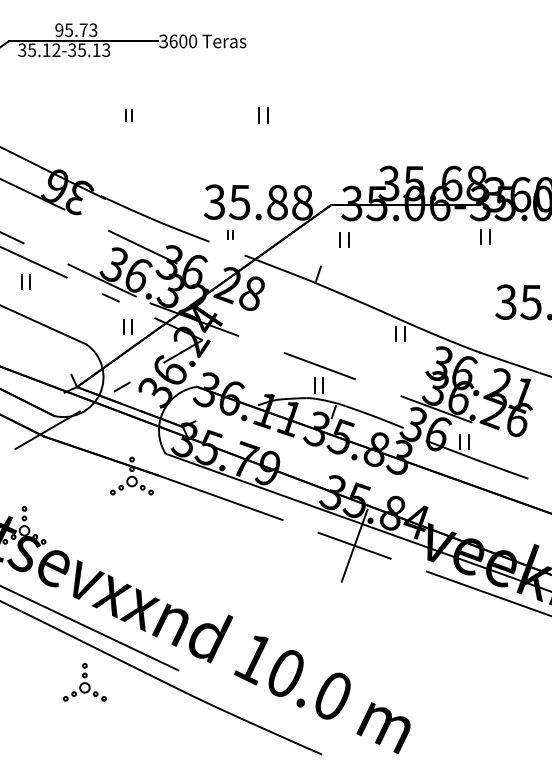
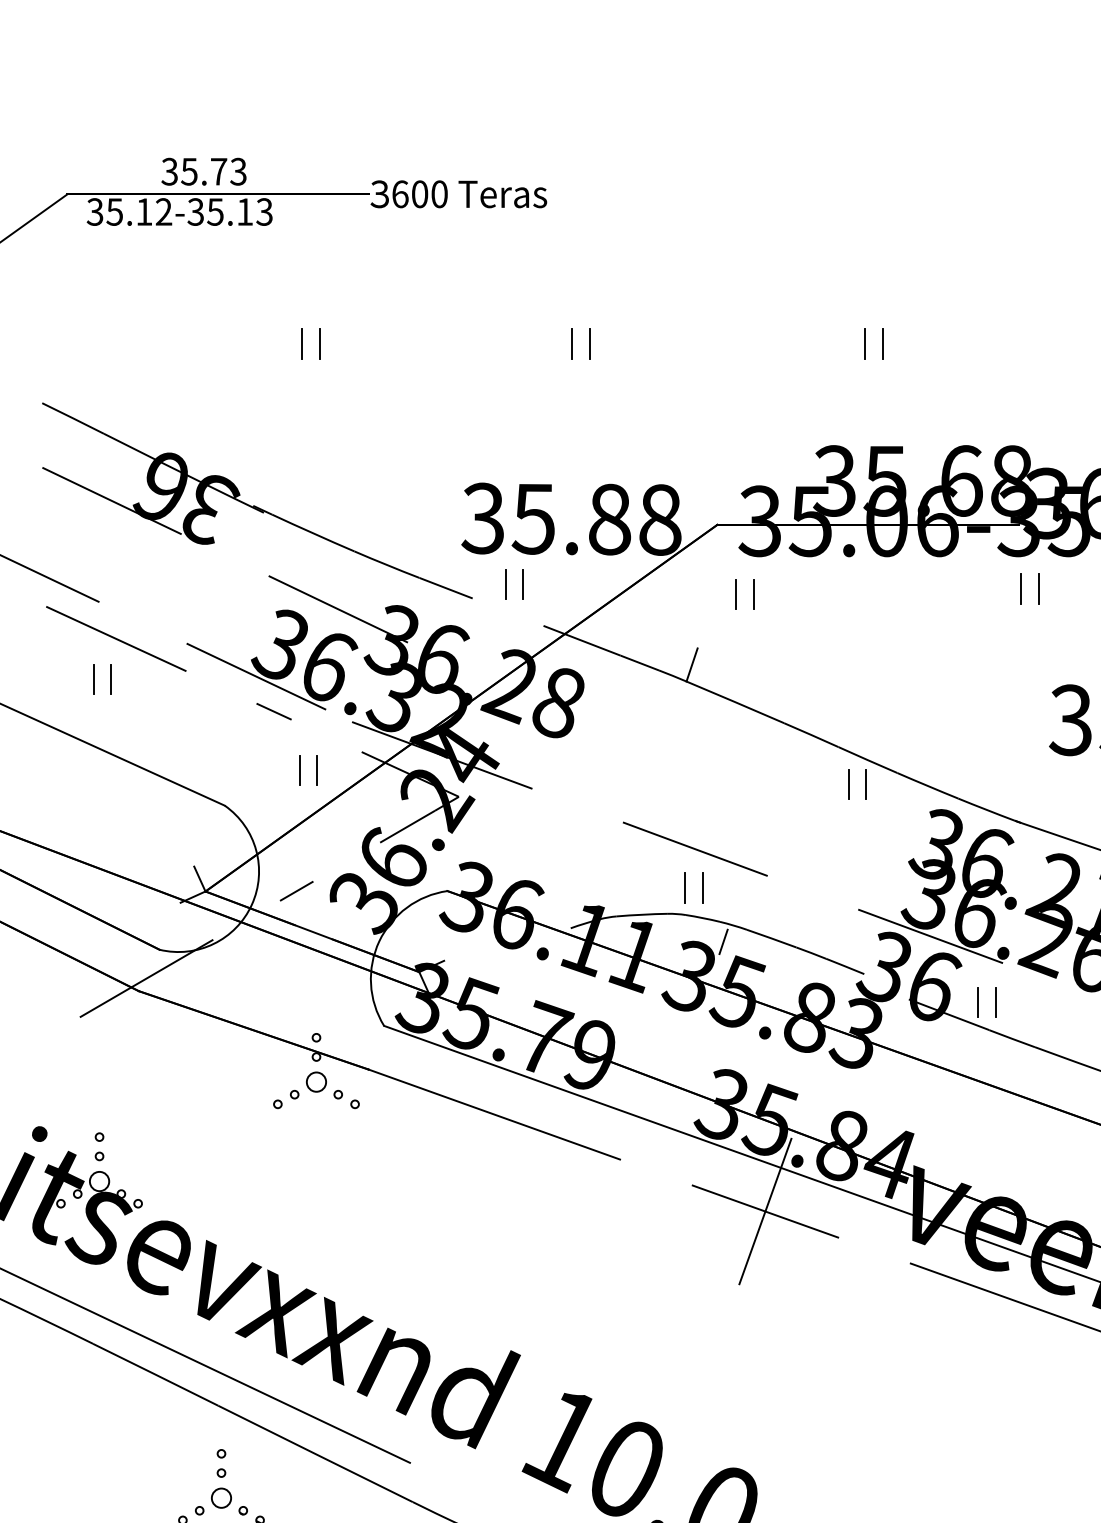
text: (59, 29) -> (170, 170), 95.73 -> 35.73
part: (129, 115) -> (311, 343), size x1.43
part: (408, 115) -> (874, 343), added
part: (230, 234) -> (515, 583), size x1.67

